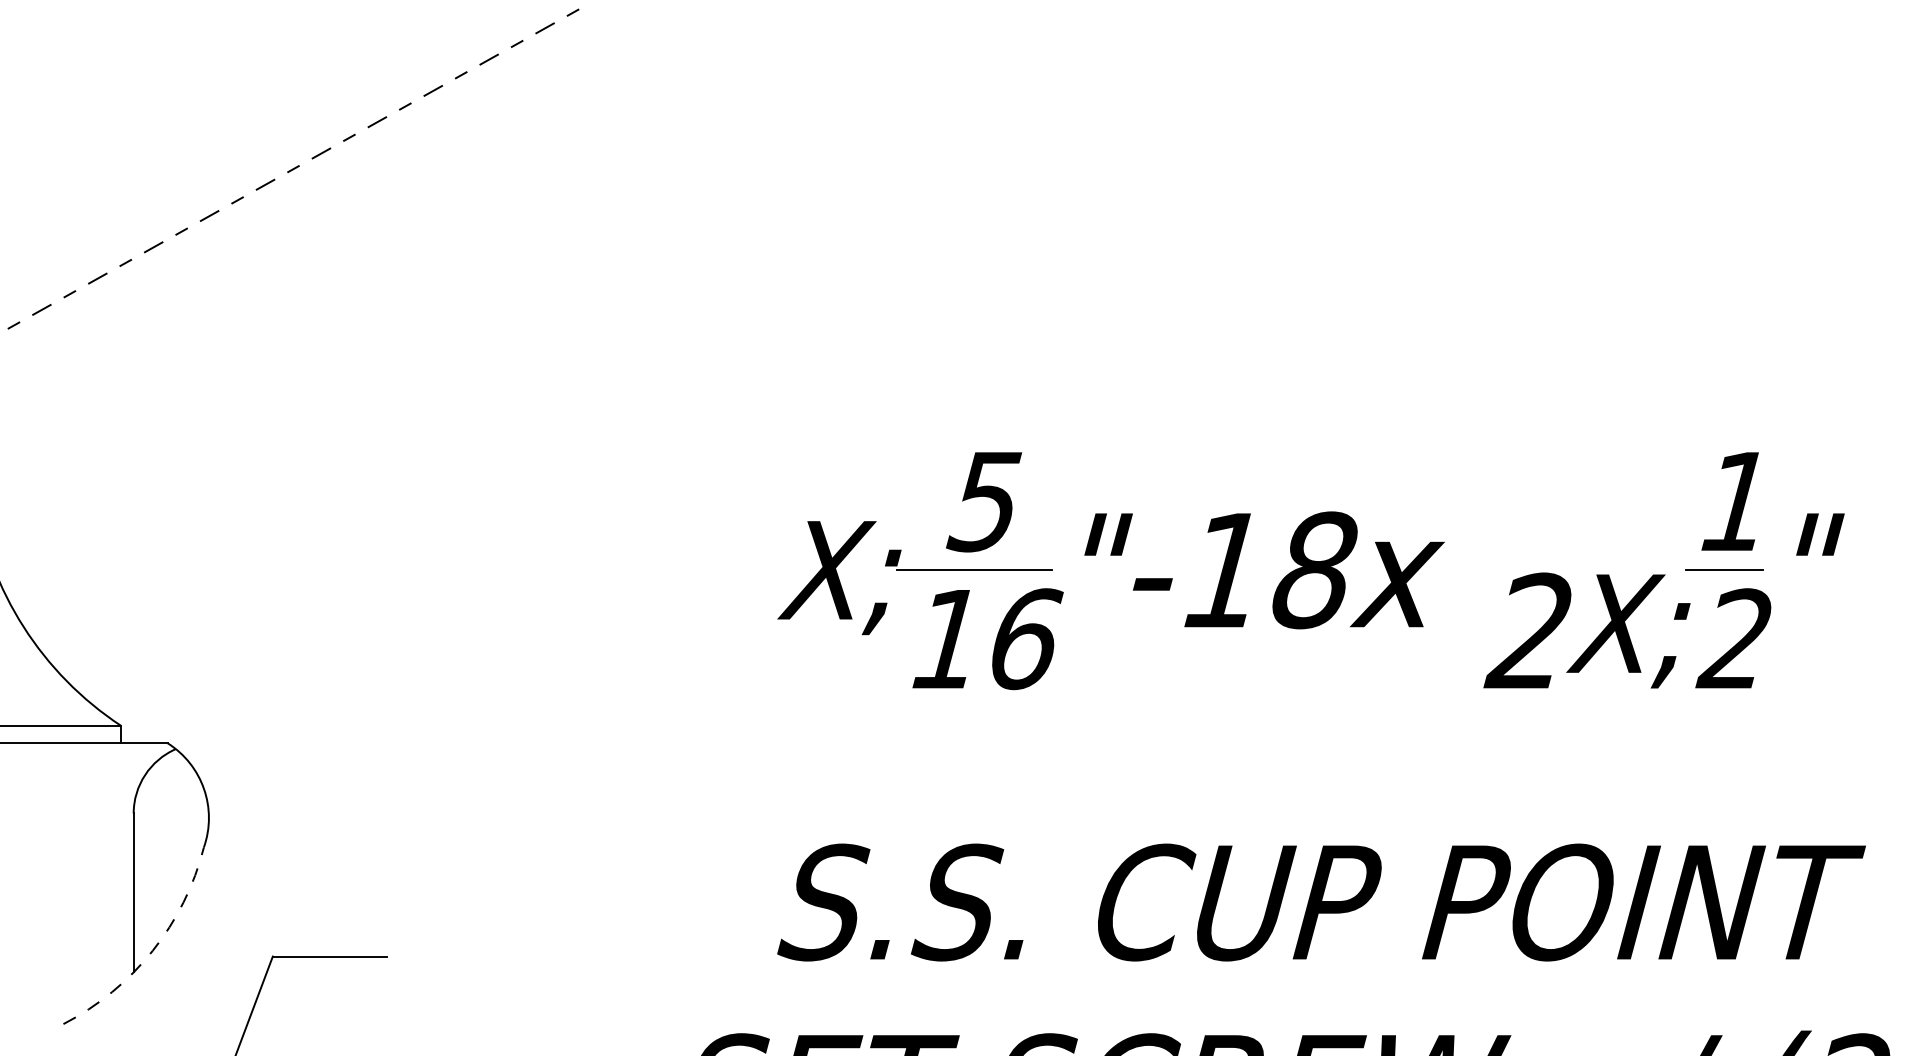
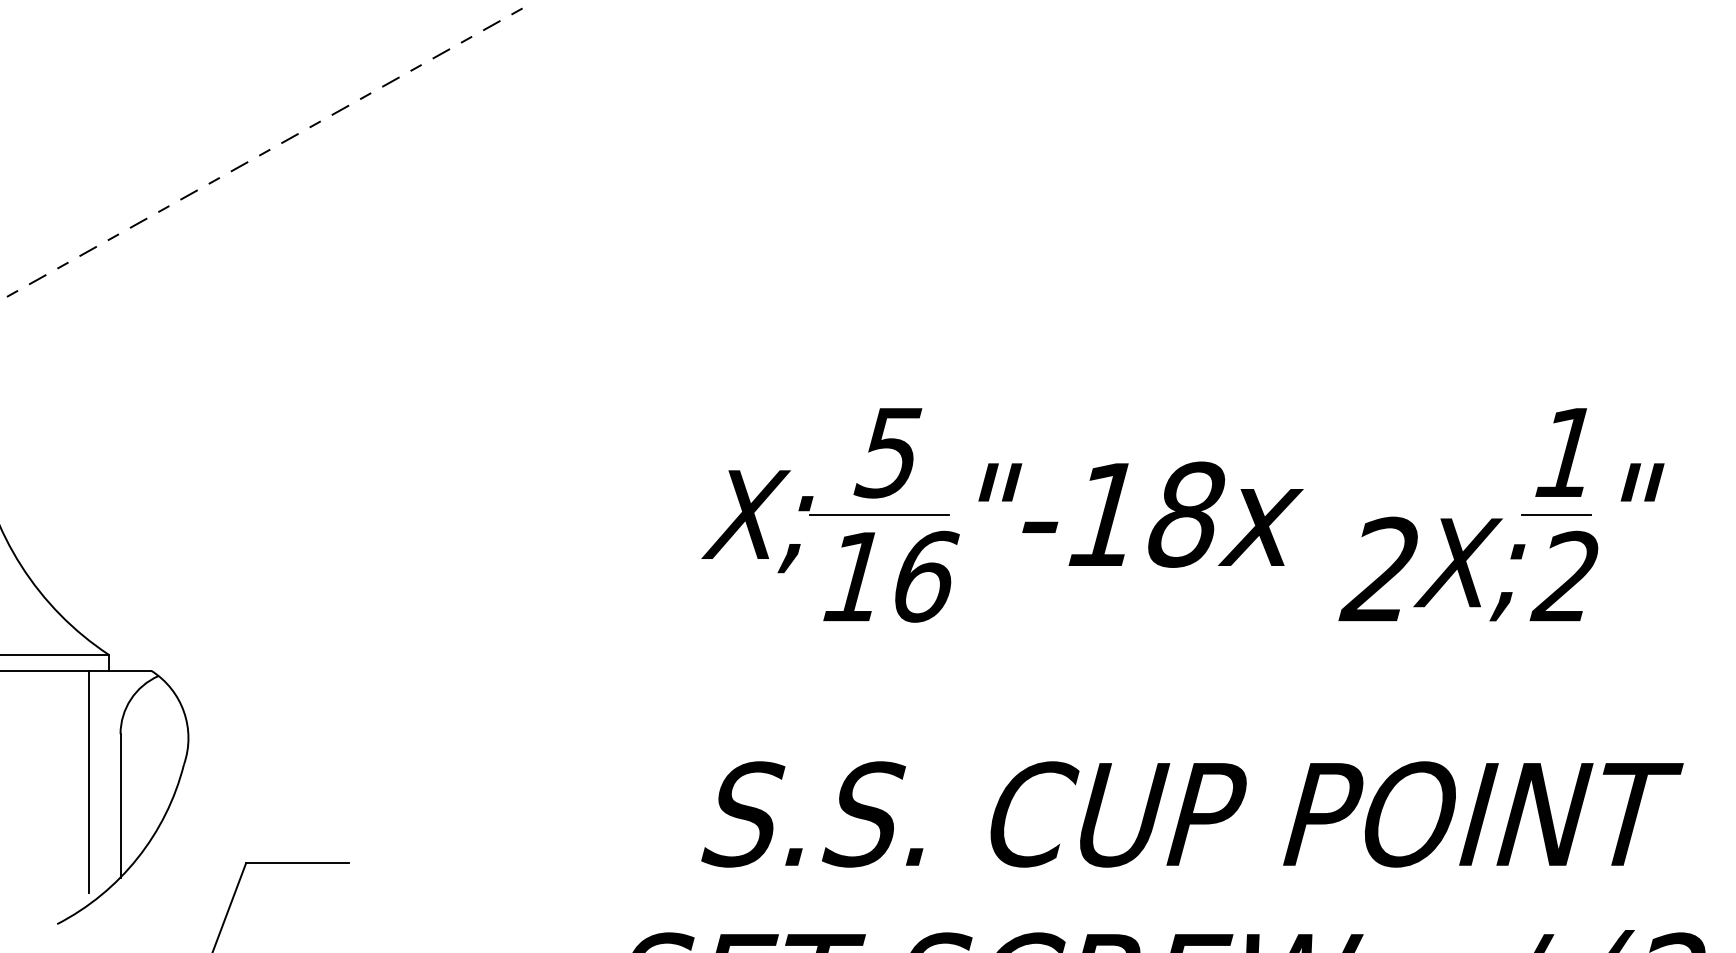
line: (98, 866) -> (88, 781), added
arc: (152, 951) -> (137, 858), dashed -> solid

